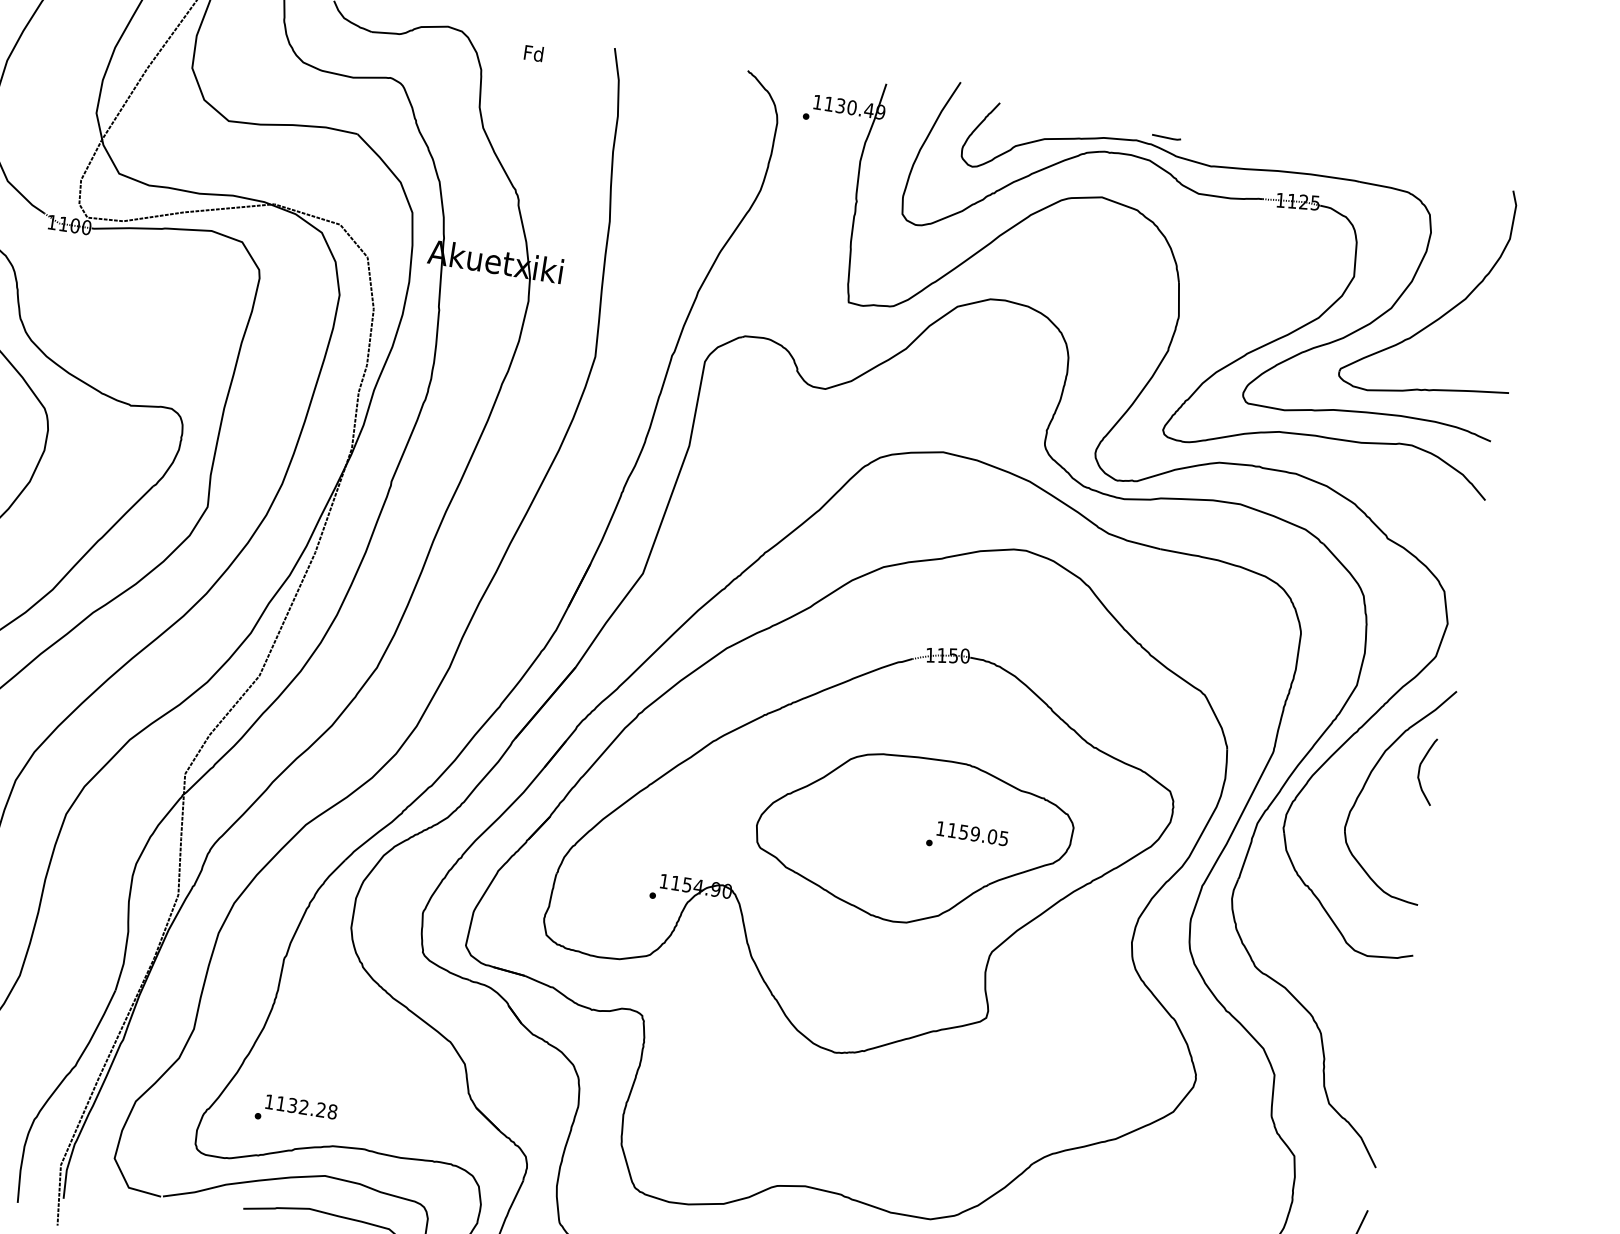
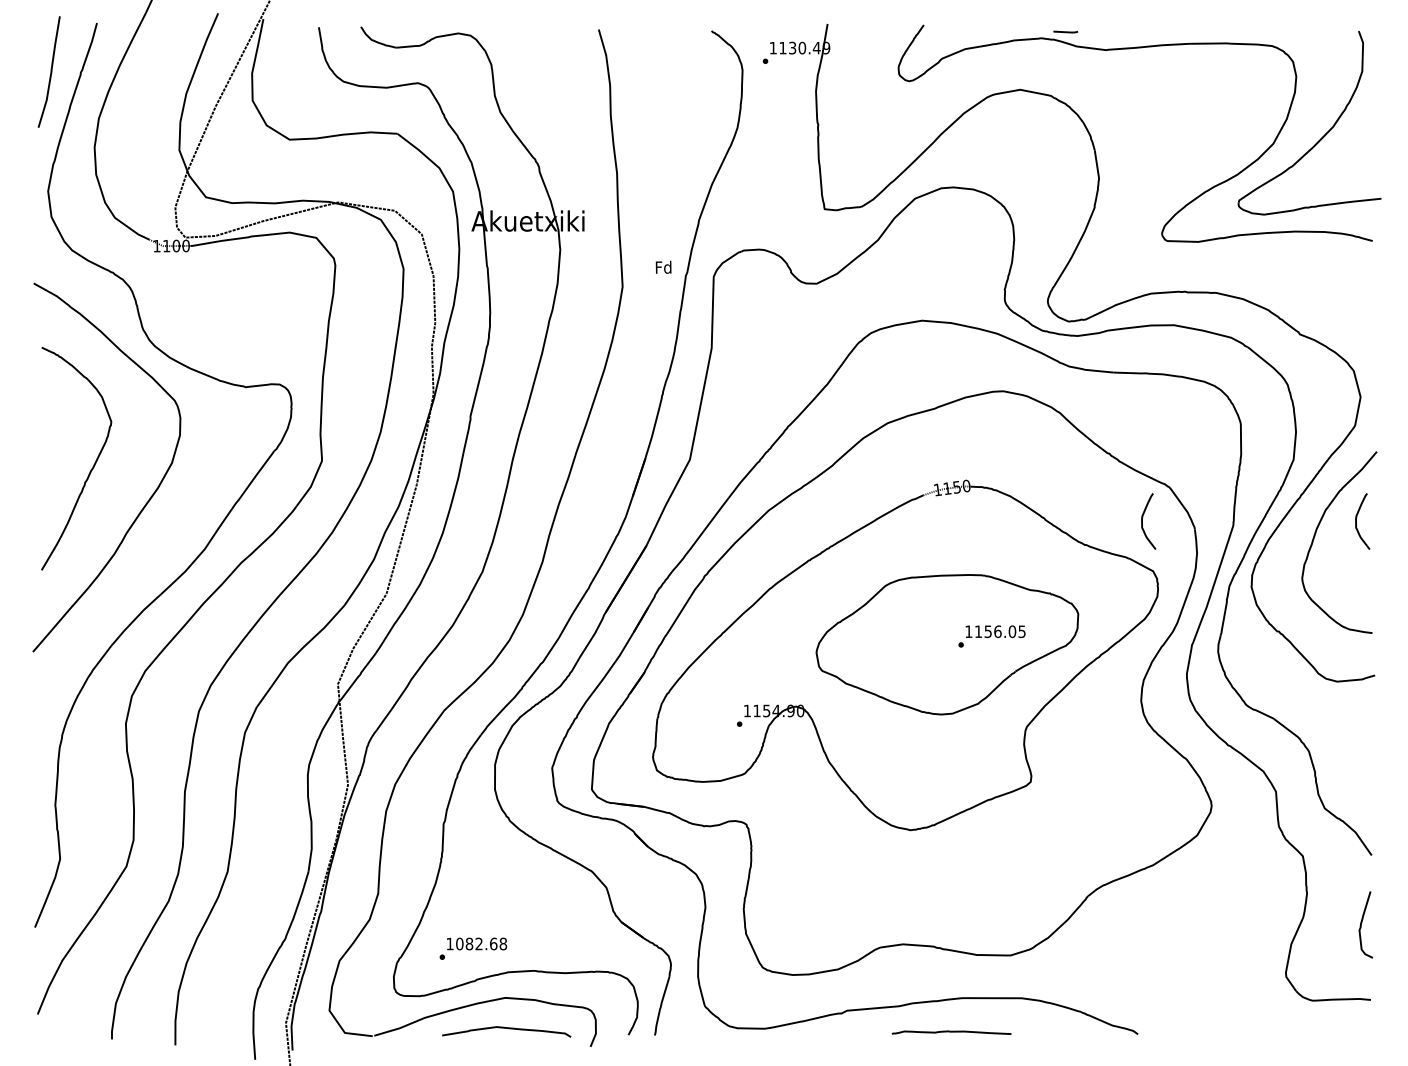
text: (533, 52) -> (663, 266), moved
part: (1239, 356) -> (1154, 203), removed
curve: (1166, 730) -> (1142, 521), added
text: (974, 833) -> (997, 631), 1159.05 -> 1156.05
text: (300, 1106) -> (476, 943), 1132.28 -> 1082.68

